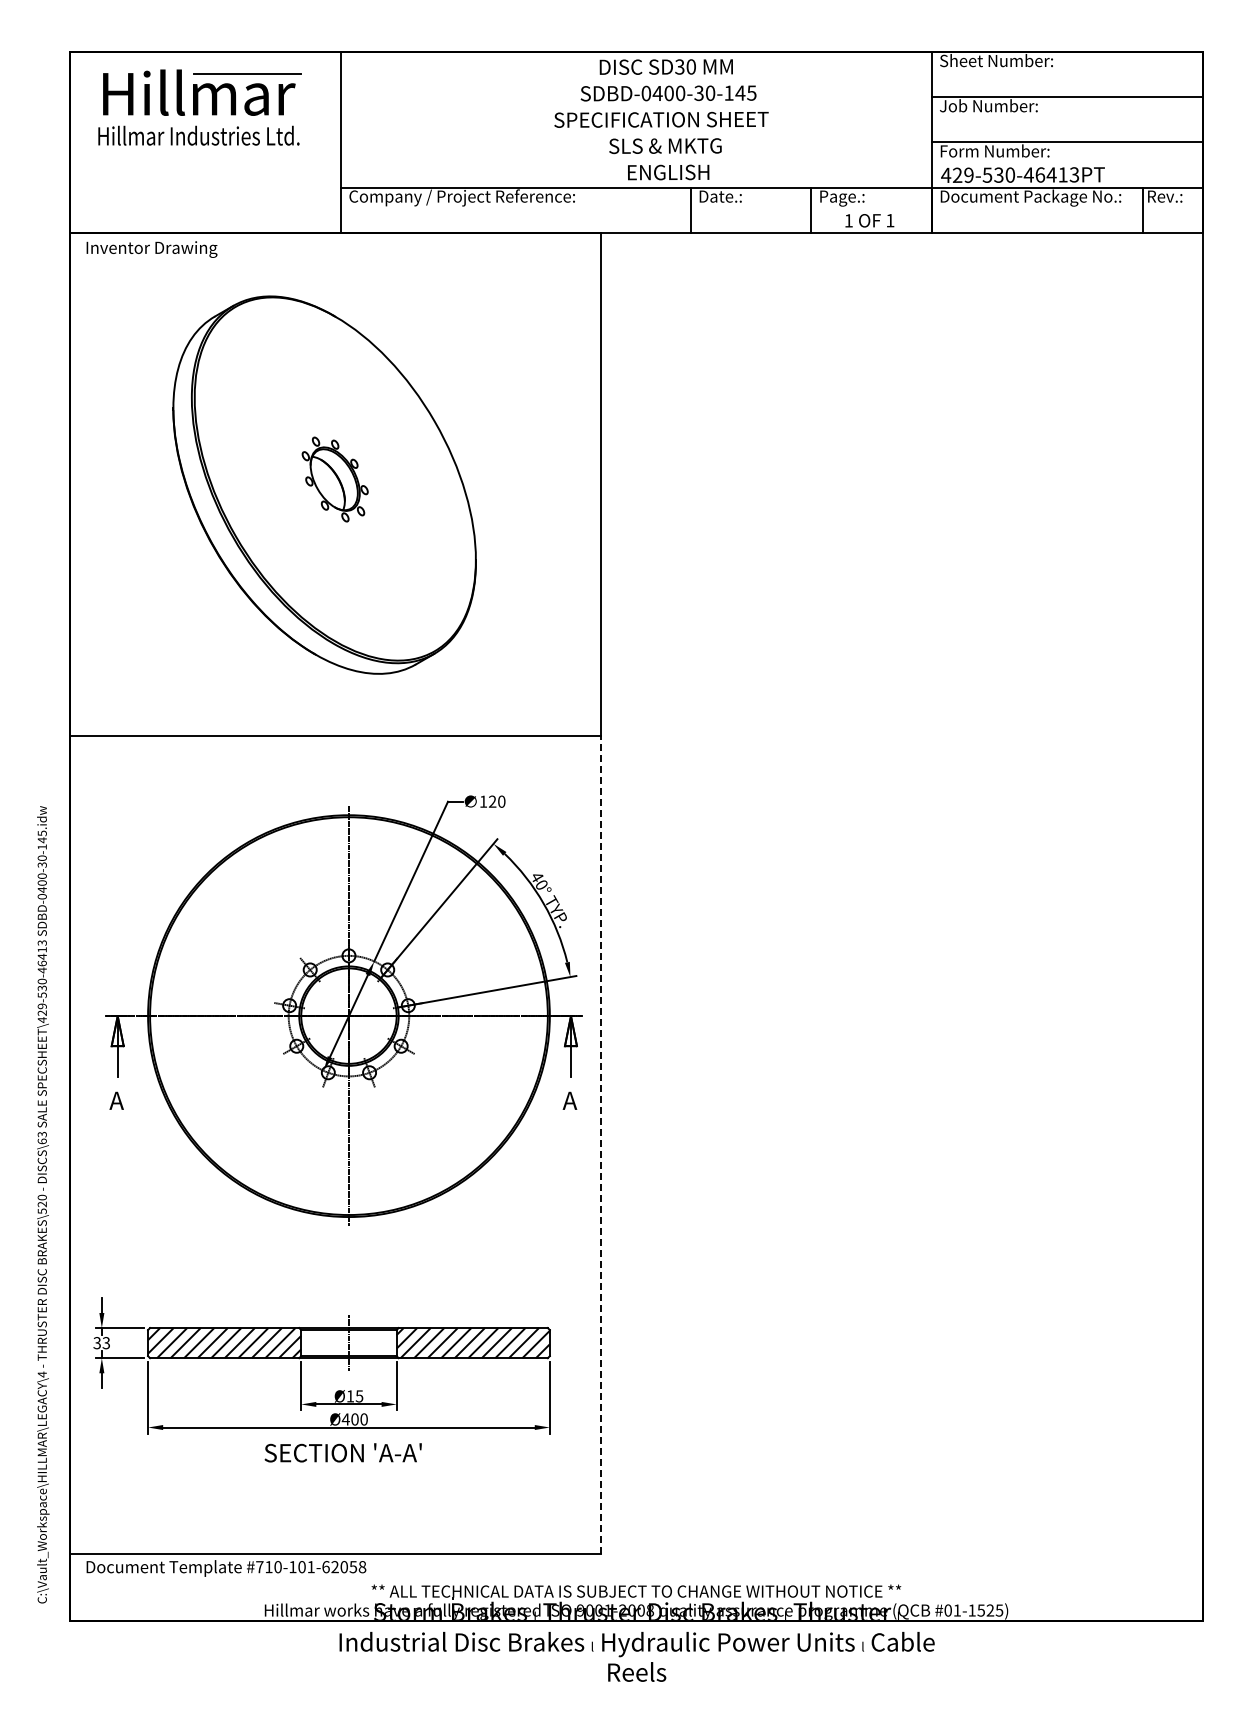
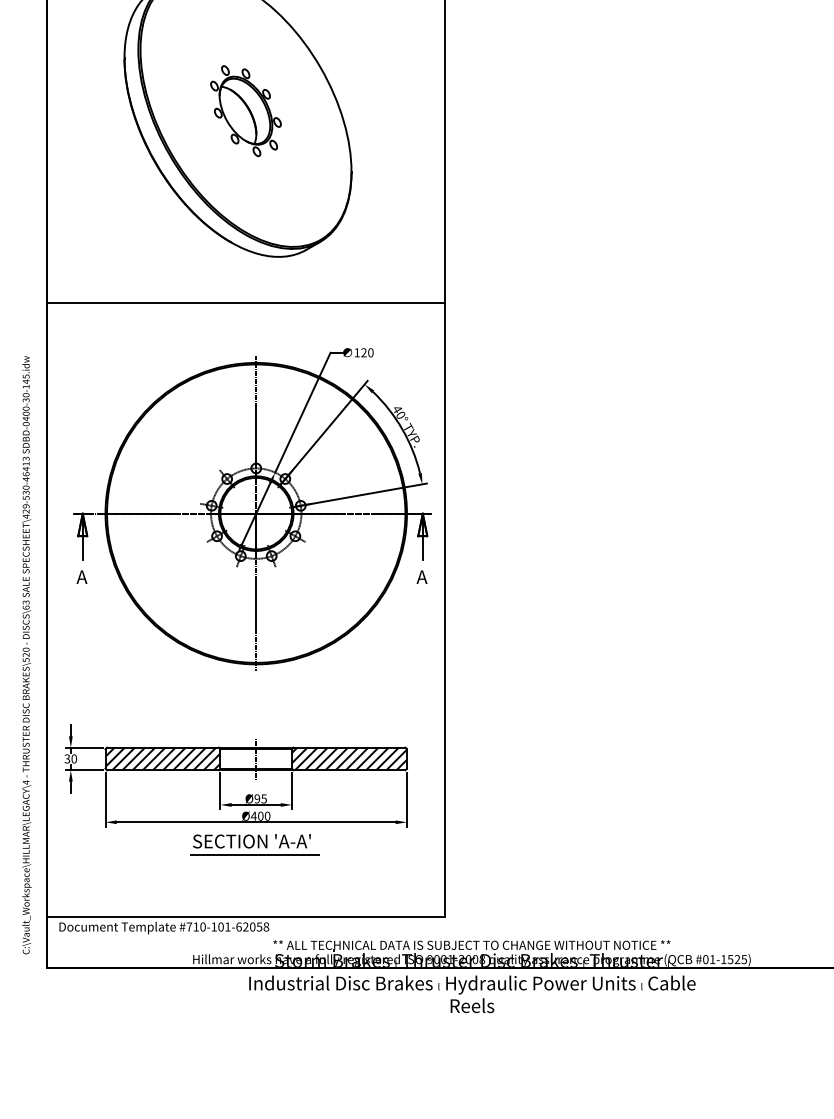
part: (334, 479) -> (245, 111), size x1.43
line: (600, 1144) -> (444, 609), dashed -> solid
text: (106, 1343) -> (74, 759), 33 -> 30
text: (350, 1396) -> (257, 799), Ø15 -> Ø95
line: (347, 1471) -> (255, 855), added

